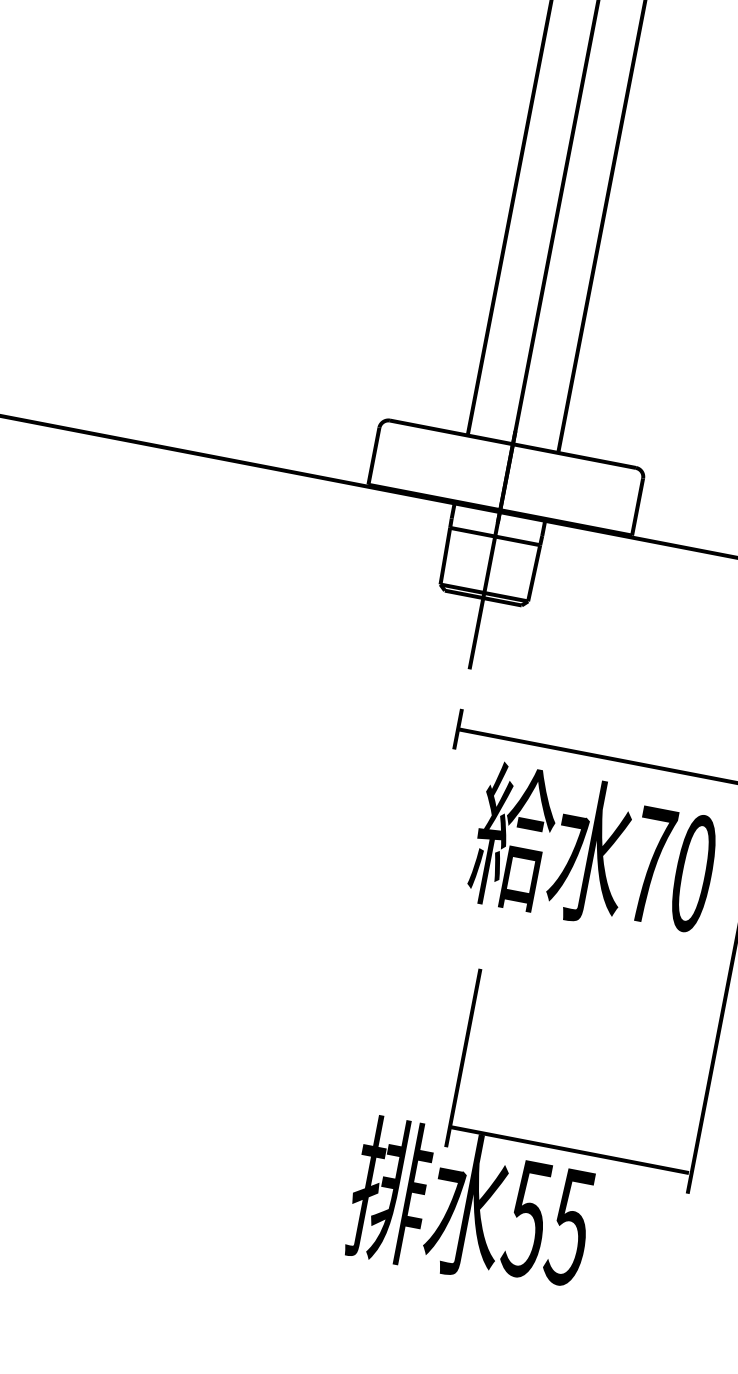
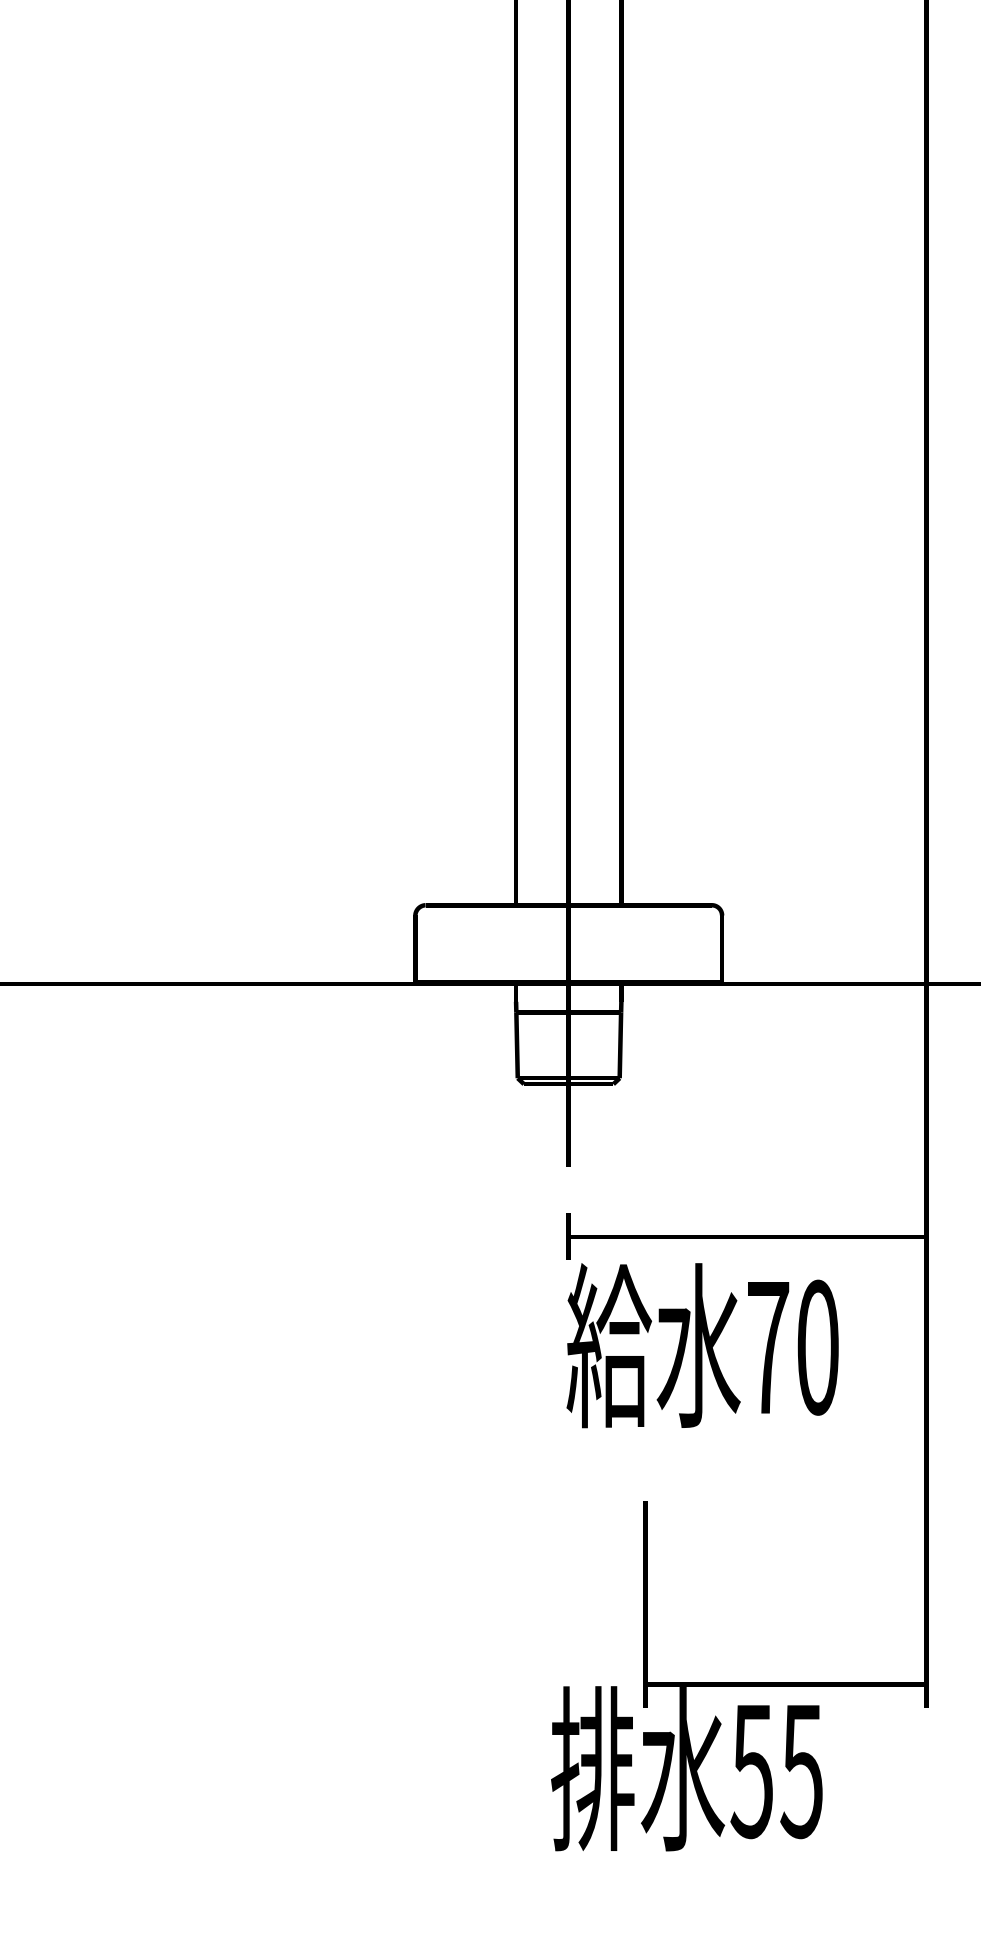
text: (594, 852) -> (702, 1345), moved

